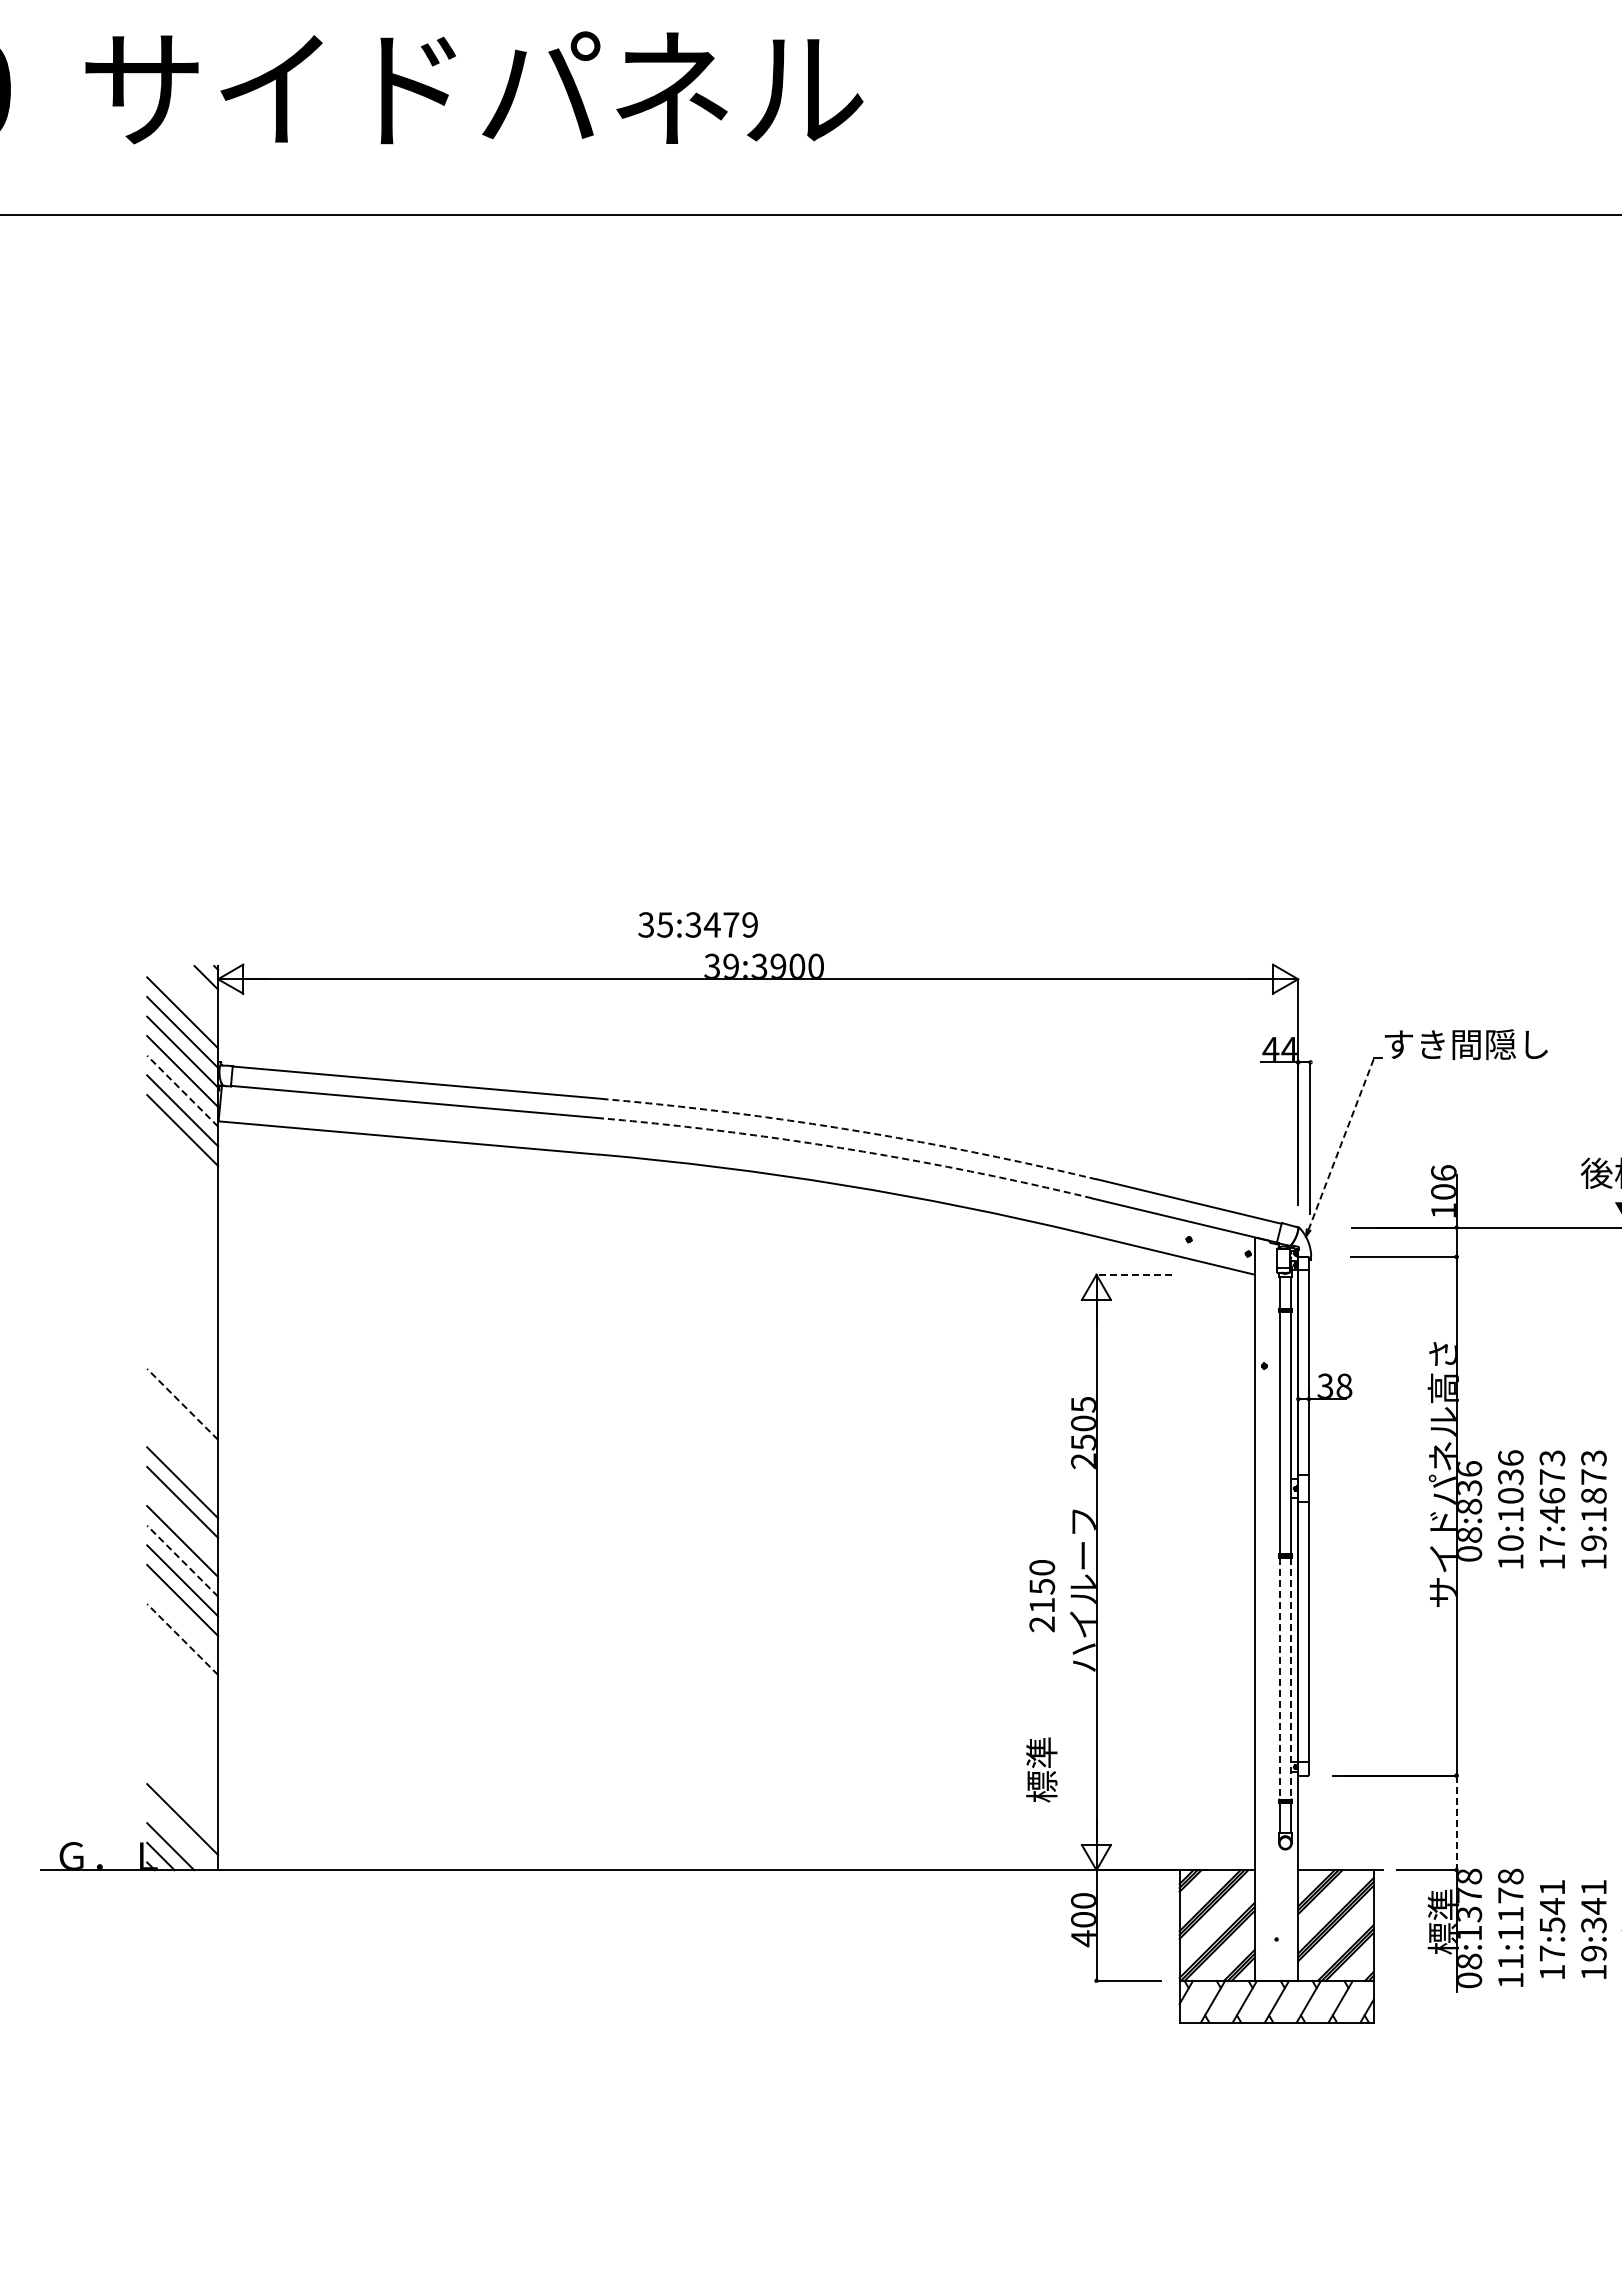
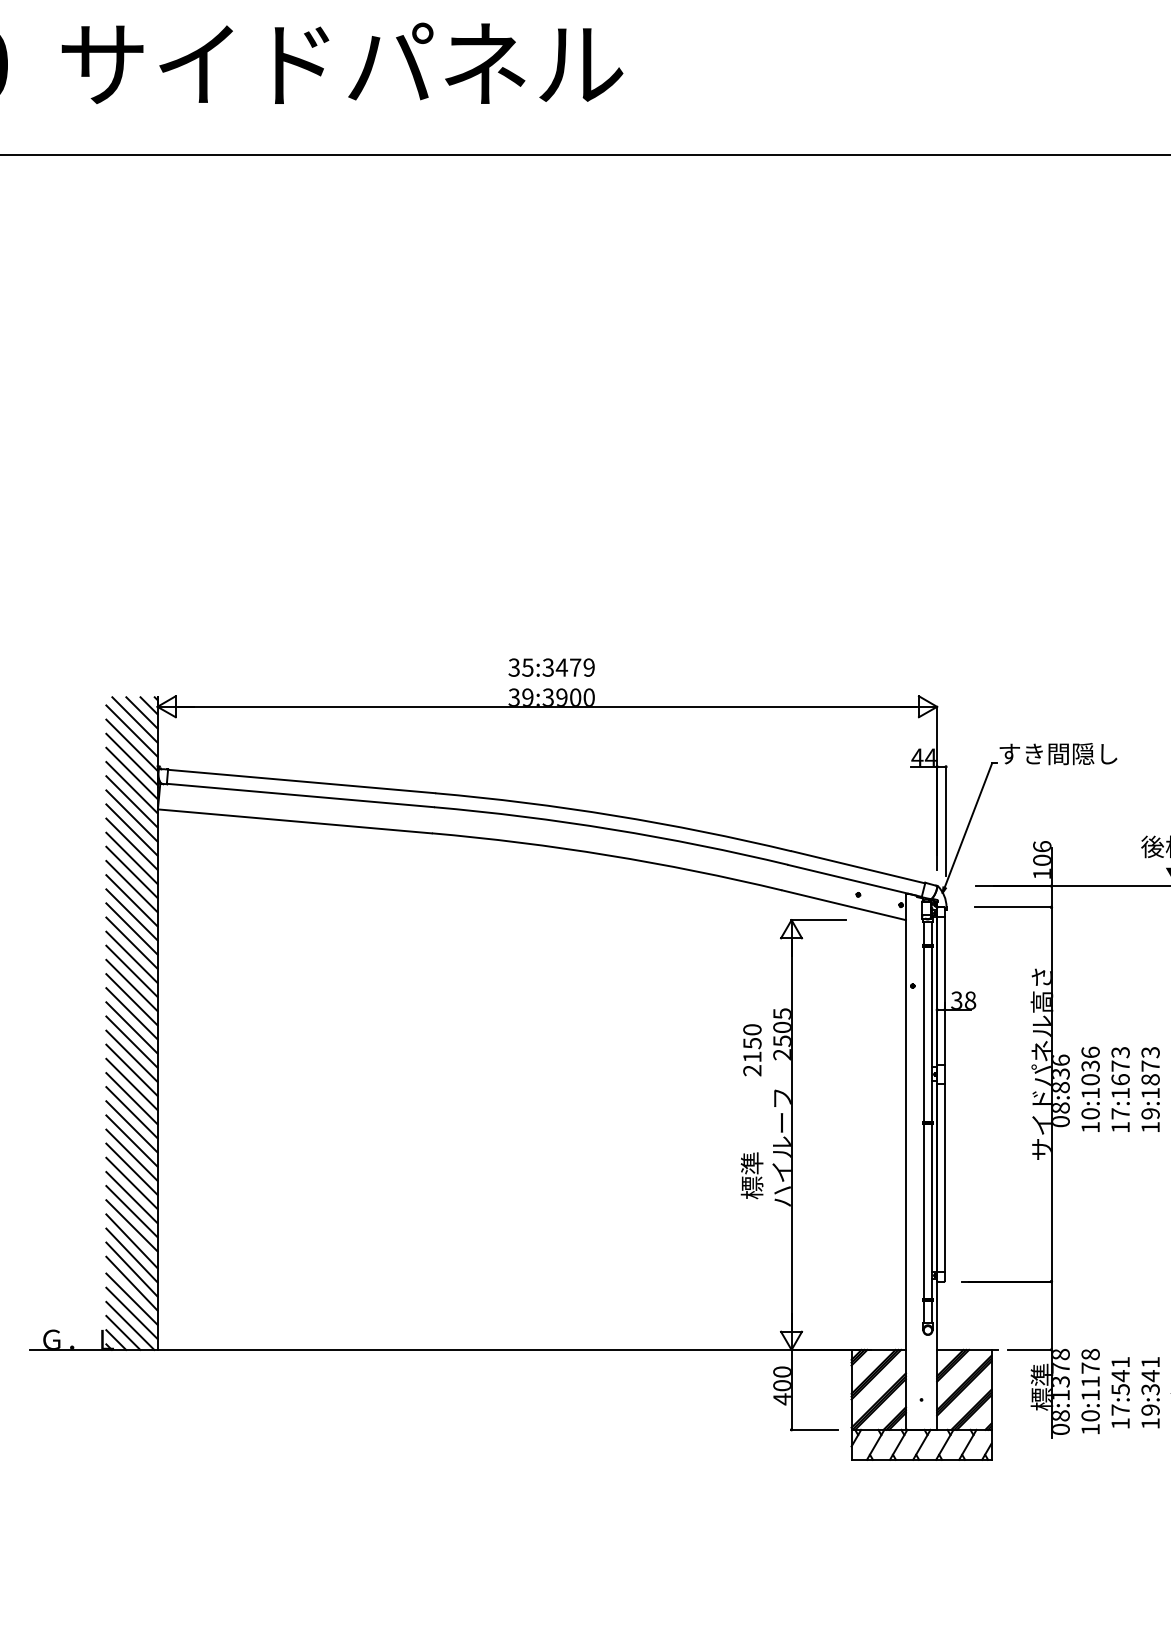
text: (697, 924) -> (551, 667), moved
line: (196, 987) -> (141, 712), added
line: (186, 996) -> (134, 719), added
line: (182, 1090) -> (131, 787), dashed -> solid
arc: (851, 1130) -> (614, 816), dashed -> solid
line: (1341, 1143) -> (968, 825), dashed -> solid
line: (182, 1149) -> (131, 829), added
arc: (848, 1149) -> (612, 829), dashed -> solid
line: (182, 1169) -> (131, 844), added
line: (182, 1188) -> (131, 857), added
line: (182, 1208) -> (131, 872), added
line: (182, 1227) -> (131, 886), added
line: (182, 1247) -> (131, 900), added
line: (182, 1267) -> (131, 914), added
line: (1133, 1274) -> (818, 919), dashed -> solid
line: (182, 1286) -> (131, 928), added
line: (182, 1306) -> (131, 943), added
line: (182, 1325) -> (131, 956), added
line: (182, 1345) -> (131, 971), added
line: (182, 1364) -> (131, 984), added
line: (182, 1384) -> (131, 999), added
line: (182, 1404) -> (131, 1013), dashed -> solid
line: (182, 1423) -> (131, 1027), added
line: (182, 1443) -> (131, 1041), added
line: (182, 1462) -> (131, 1055), added
text: (1552, 1514) -> (1120, 1093), 17:4673 -> 17:1673
line: (182, 1521) -> (131, 1098), added
line: (182, 1560) -> (131, 1126), dashed -> solid
line: (182, 1619) -> (131, 1168), added
line: (182, 1639) -> (131, 1183), dashed -> solid
line: (182, 1658) -> (131, 1197), added
line: (182, 1678) -> (131, 1211), added
line: (1279, 1679) -> (923, 1212), dashed -> solid
line: (1291, 1679) -> (932, 1212), dashed -> solid
text: (1041, 1681) -> (751, 1111), moved
line: (182, 1697) -> (131, 1225), added
line: (182, 1719) -> (131, 1241), added
line: (182, 1739) -> (131, 1255), added
line: (182, 1758) -> (131, 1269), added
line: (182, 1778) -> (131, 1283), added
line: (182, 1799) -> (131, 1298), added
line: (1456, 1823) -> (1051, 1316), dashed -> solid
line: (180, 1836) -> (130, 1325), added
text: (1510, 1961) -> (1090, 1415), 11:1178 -> 10:1178

